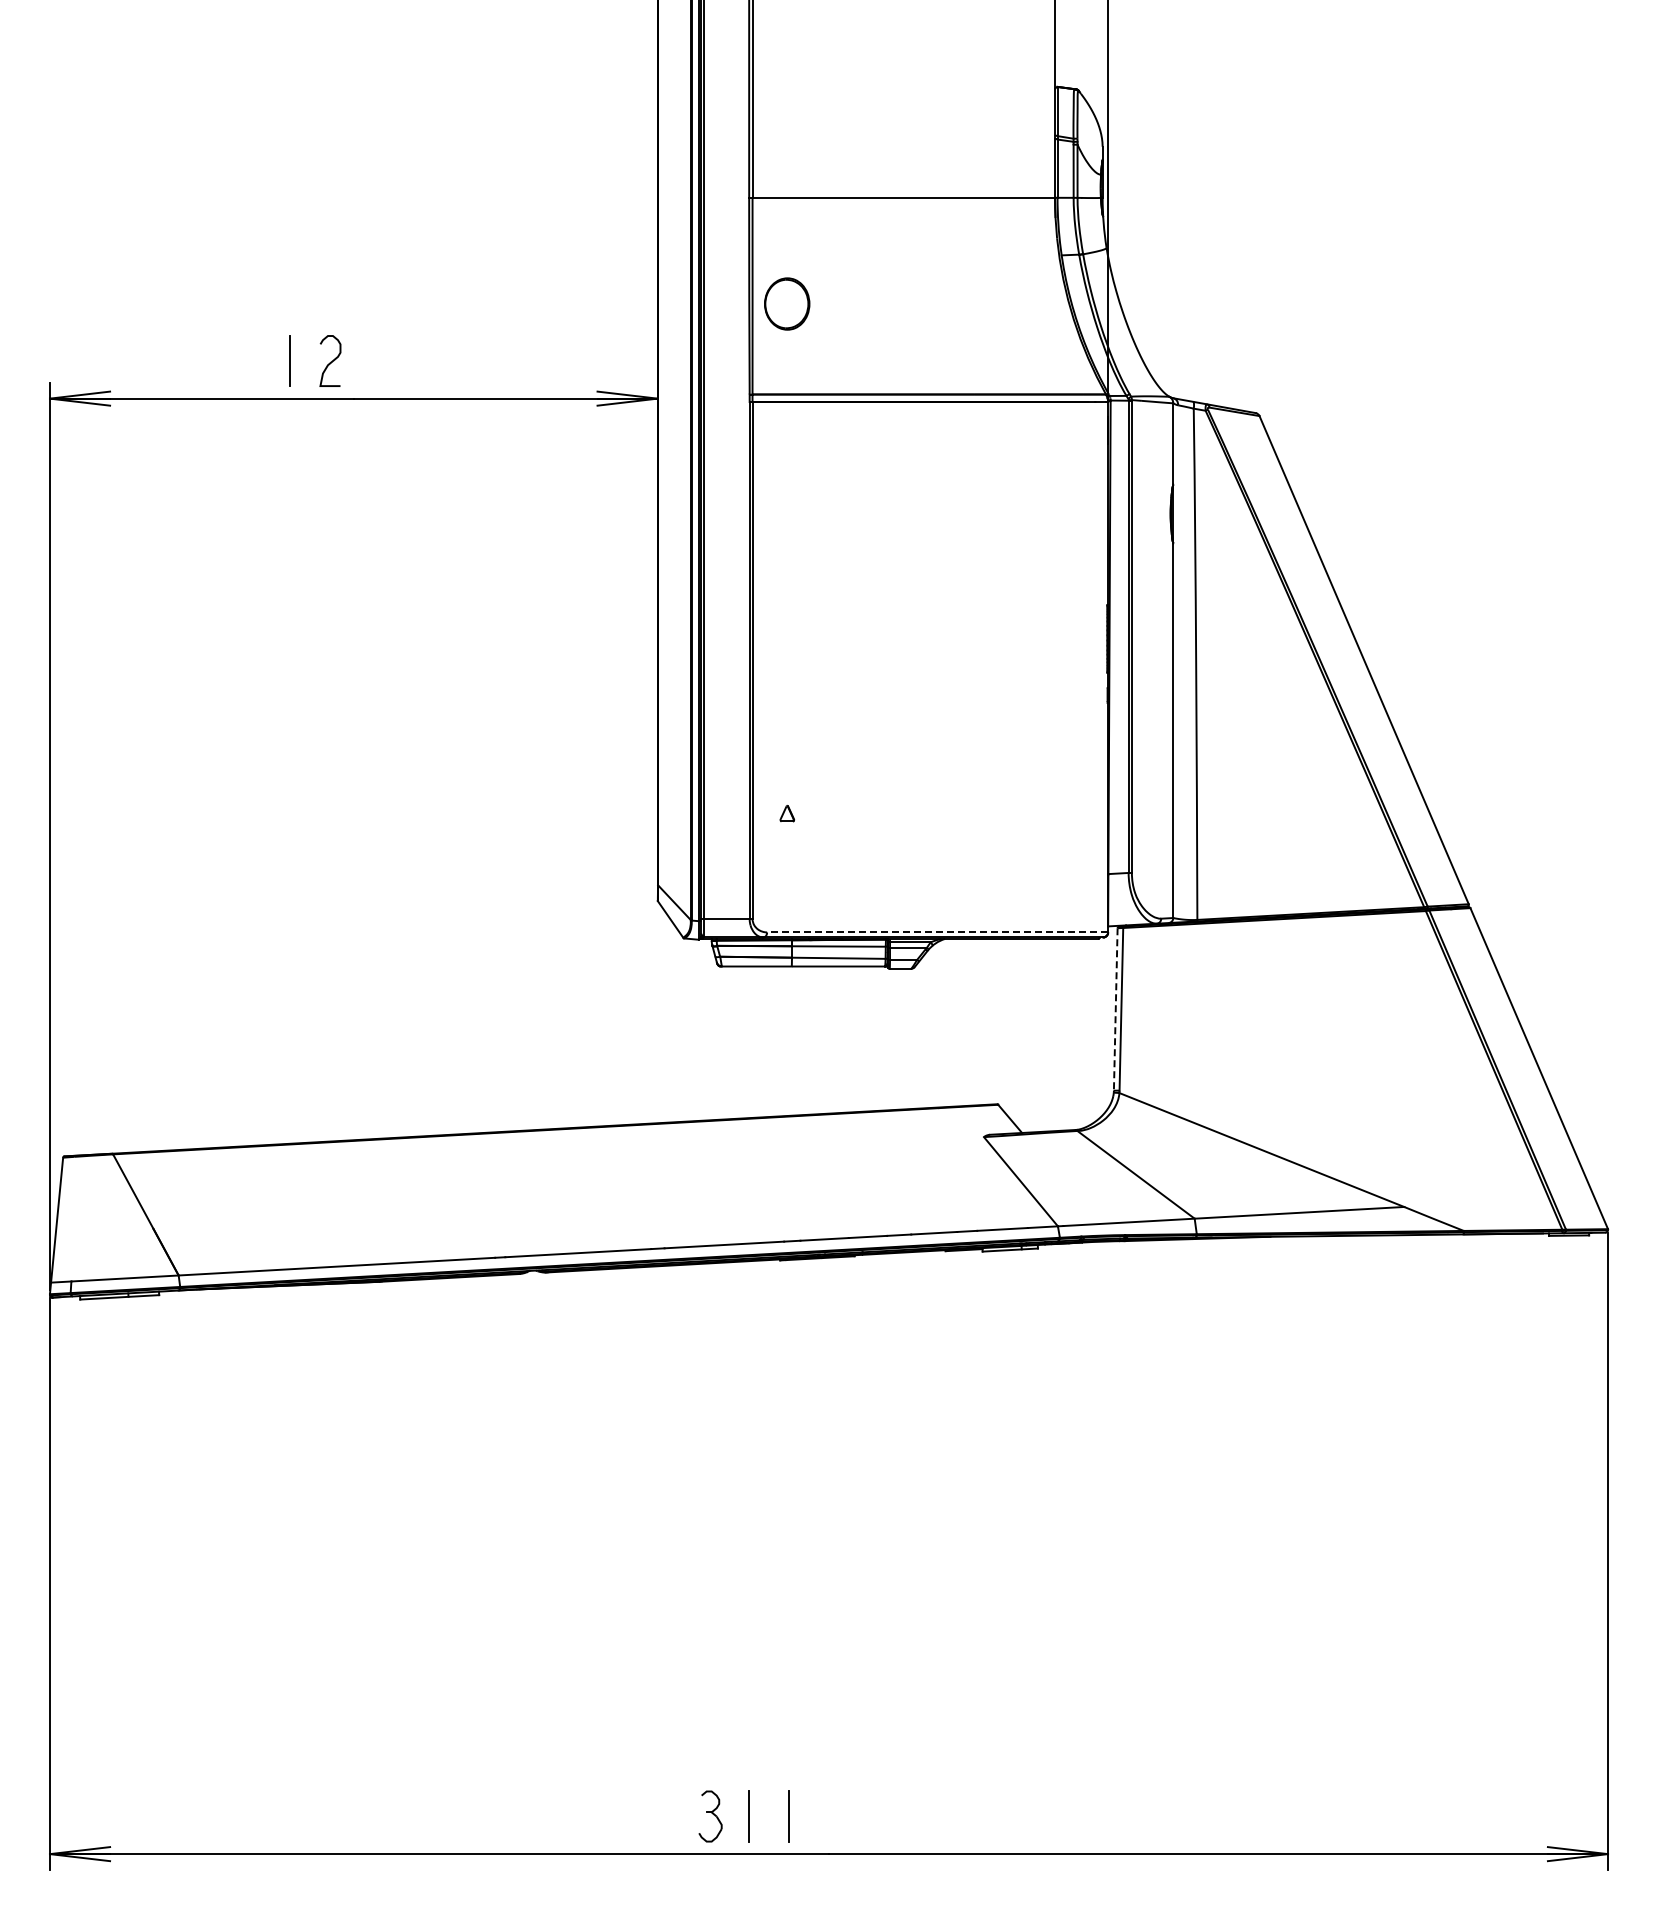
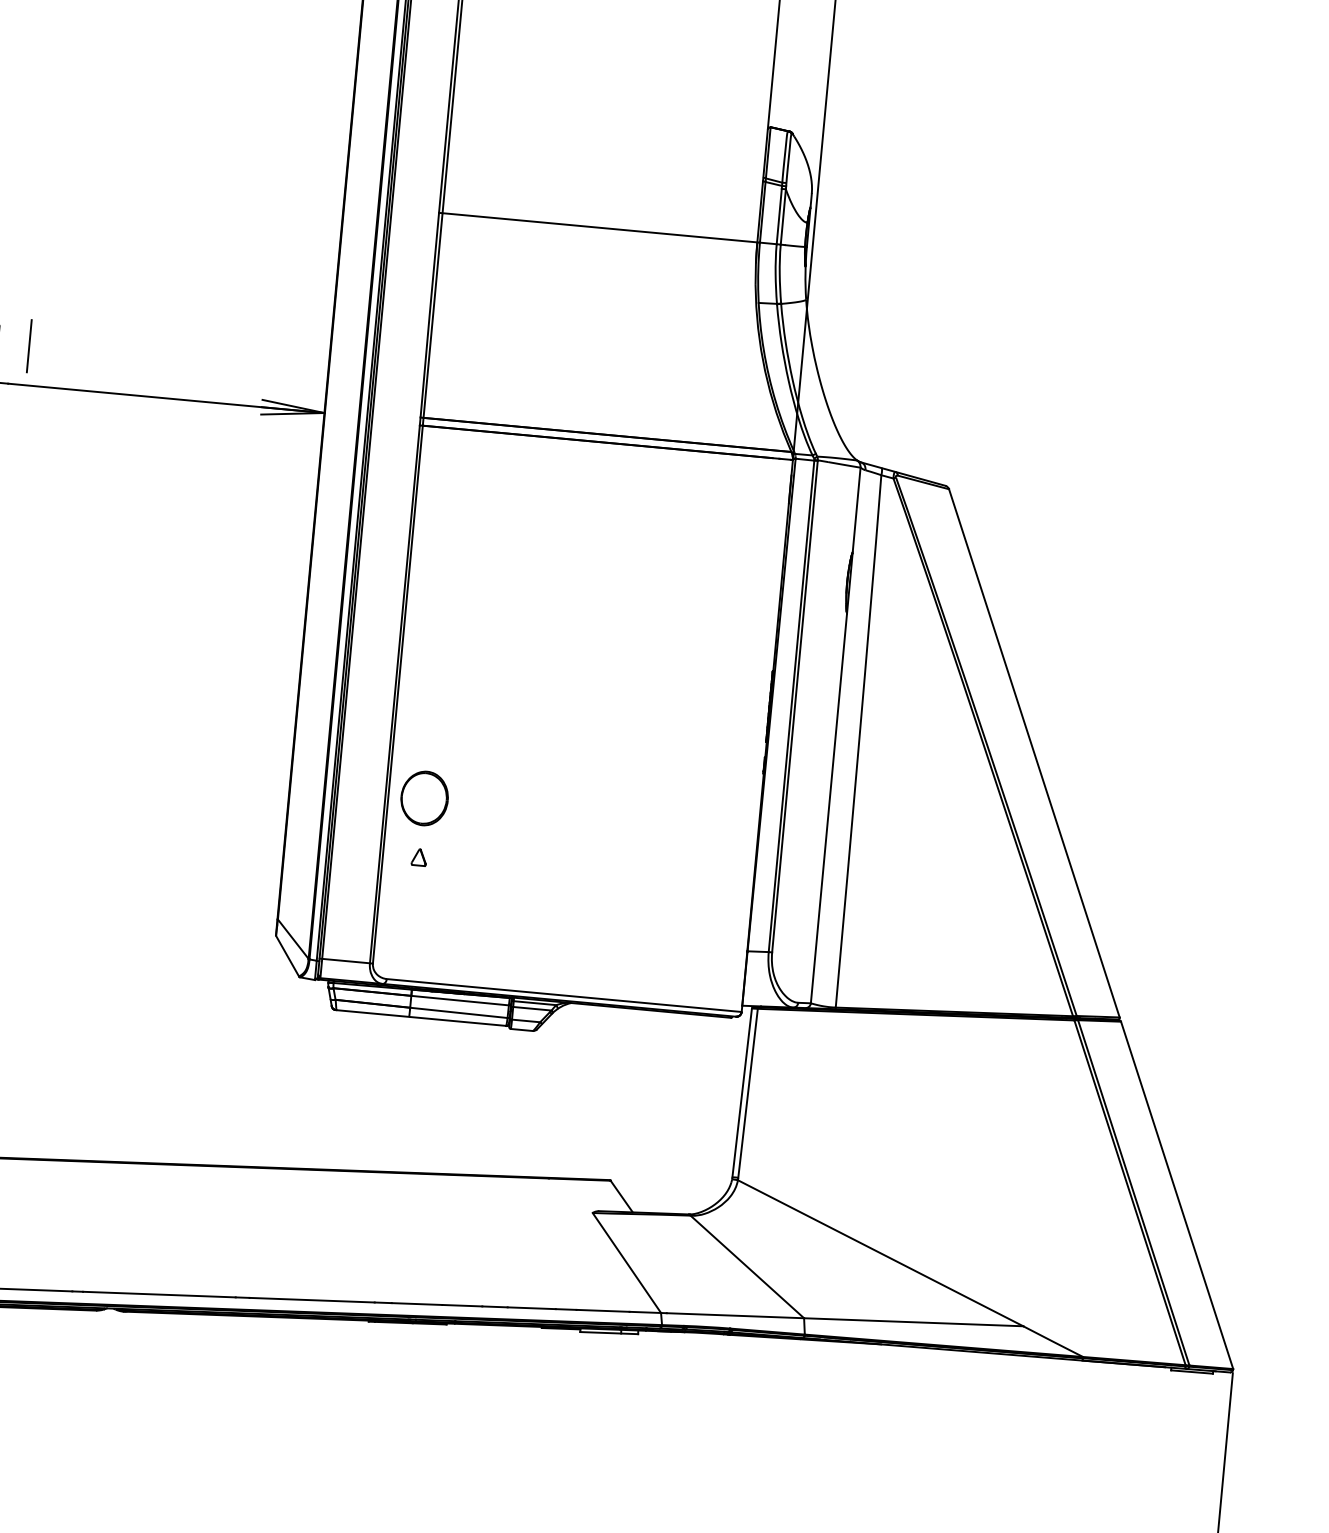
part: (787, 303) -> (425, 797), moved
line: (370, 361) -> (29, 346), added
line: (937, 932) -> (564, 995), dashed -> solid
line: (1115, 1010) -> (741, 1093), dashed -> solid

